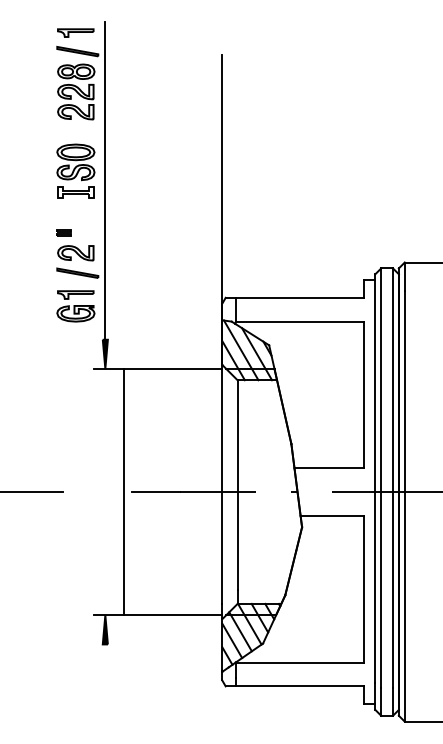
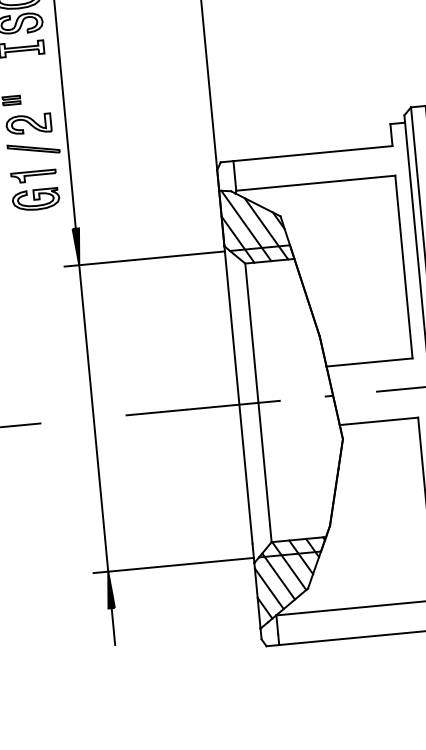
line: (124, 492) -> (93, 418), moved
line: (105, 658) -> (113, 625), added

